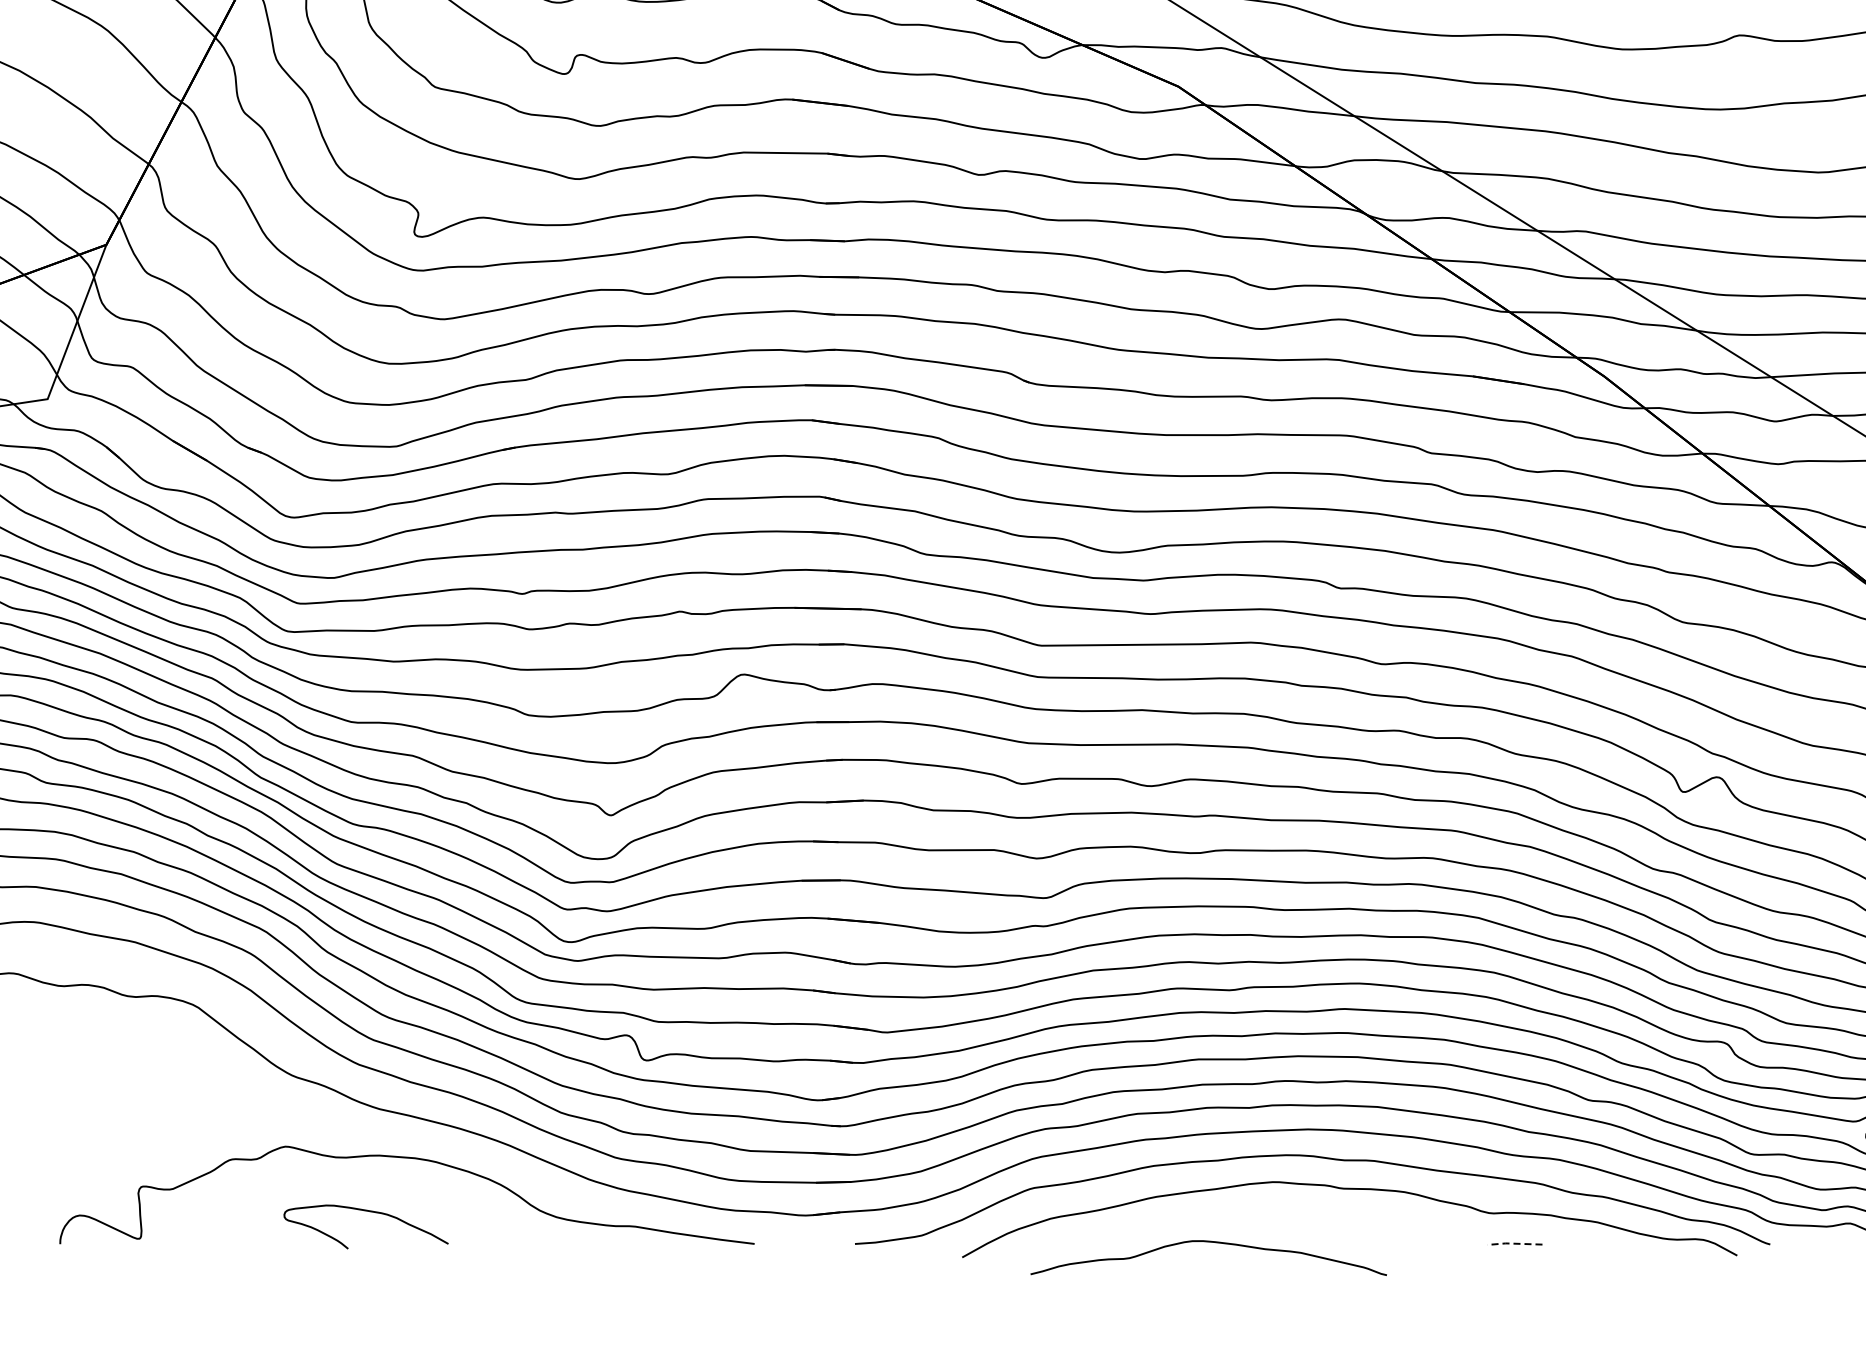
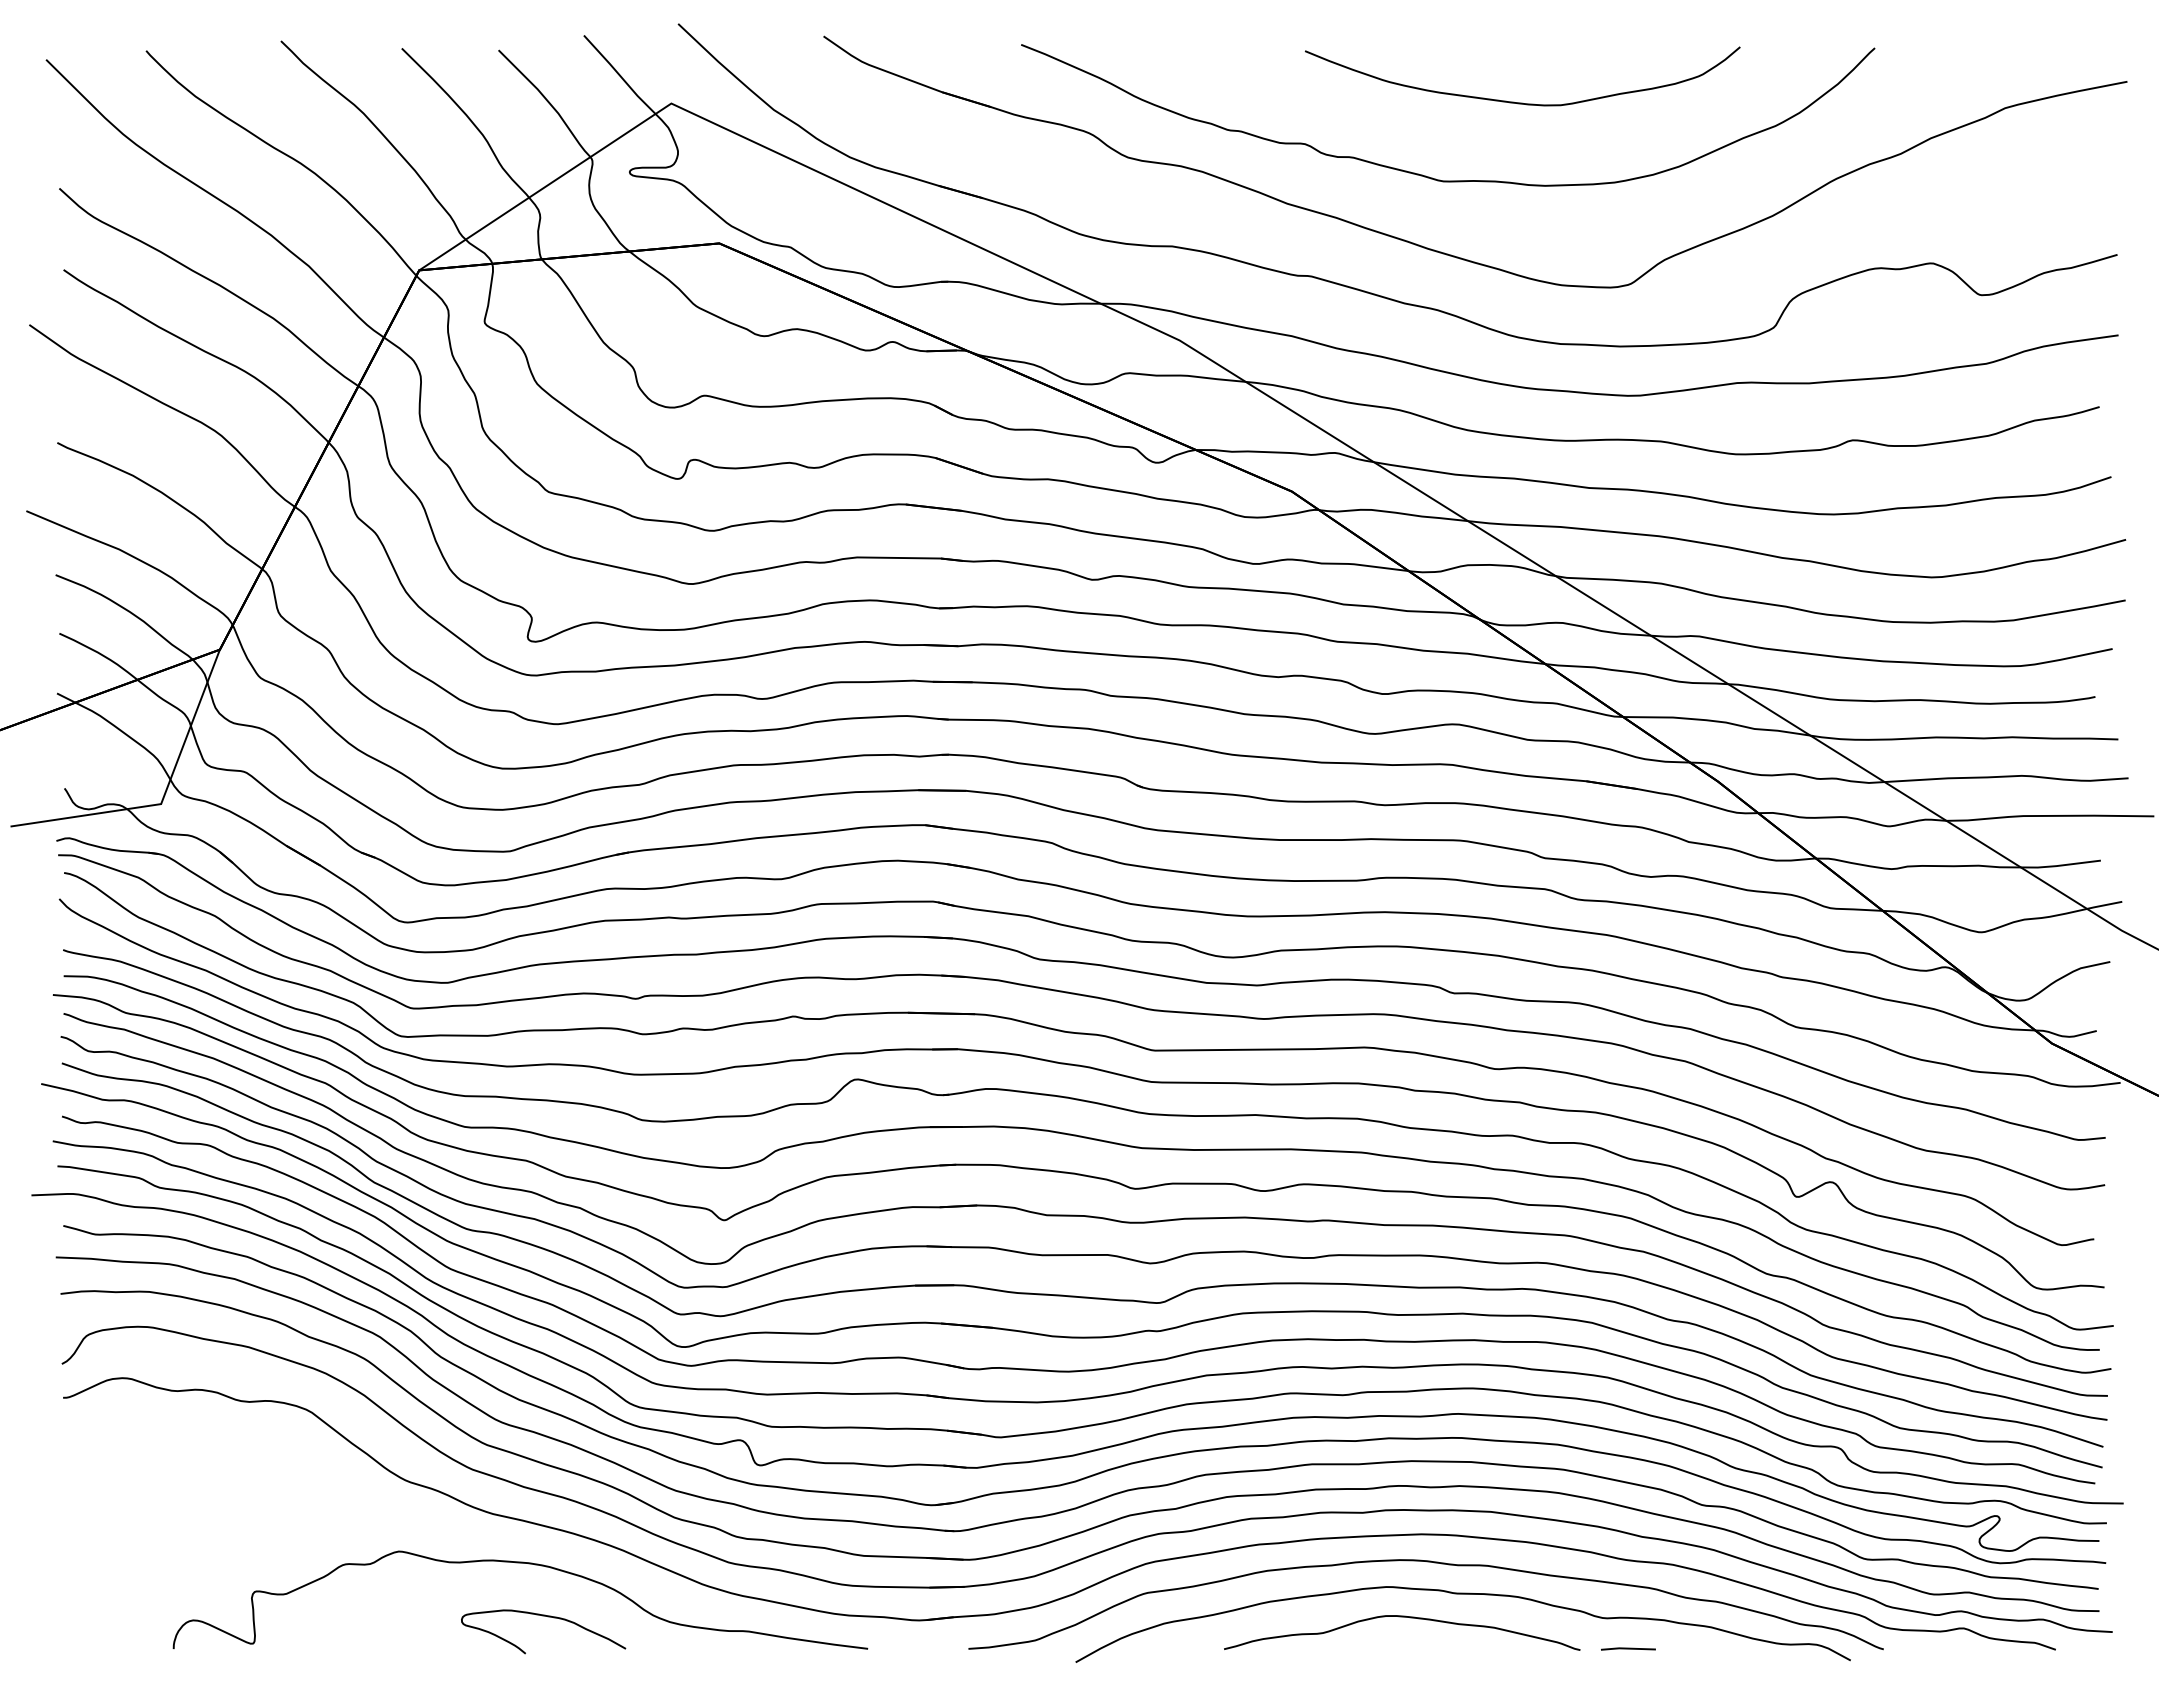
curve: (371, 1212) -> (548, 1617), moved
curve: (1209, 1242) -> (1402, 1617), moved
line: (1514, 1243) -> (1627, 1648), dashed -> solid

